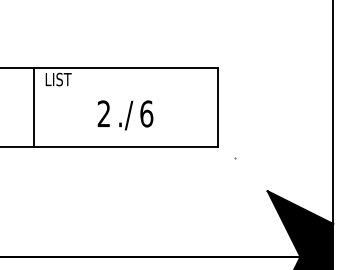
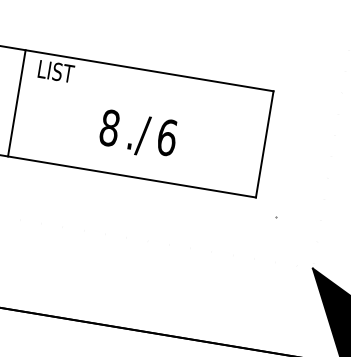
text: (103, 113) -> (109, 127), 2 -> 8

